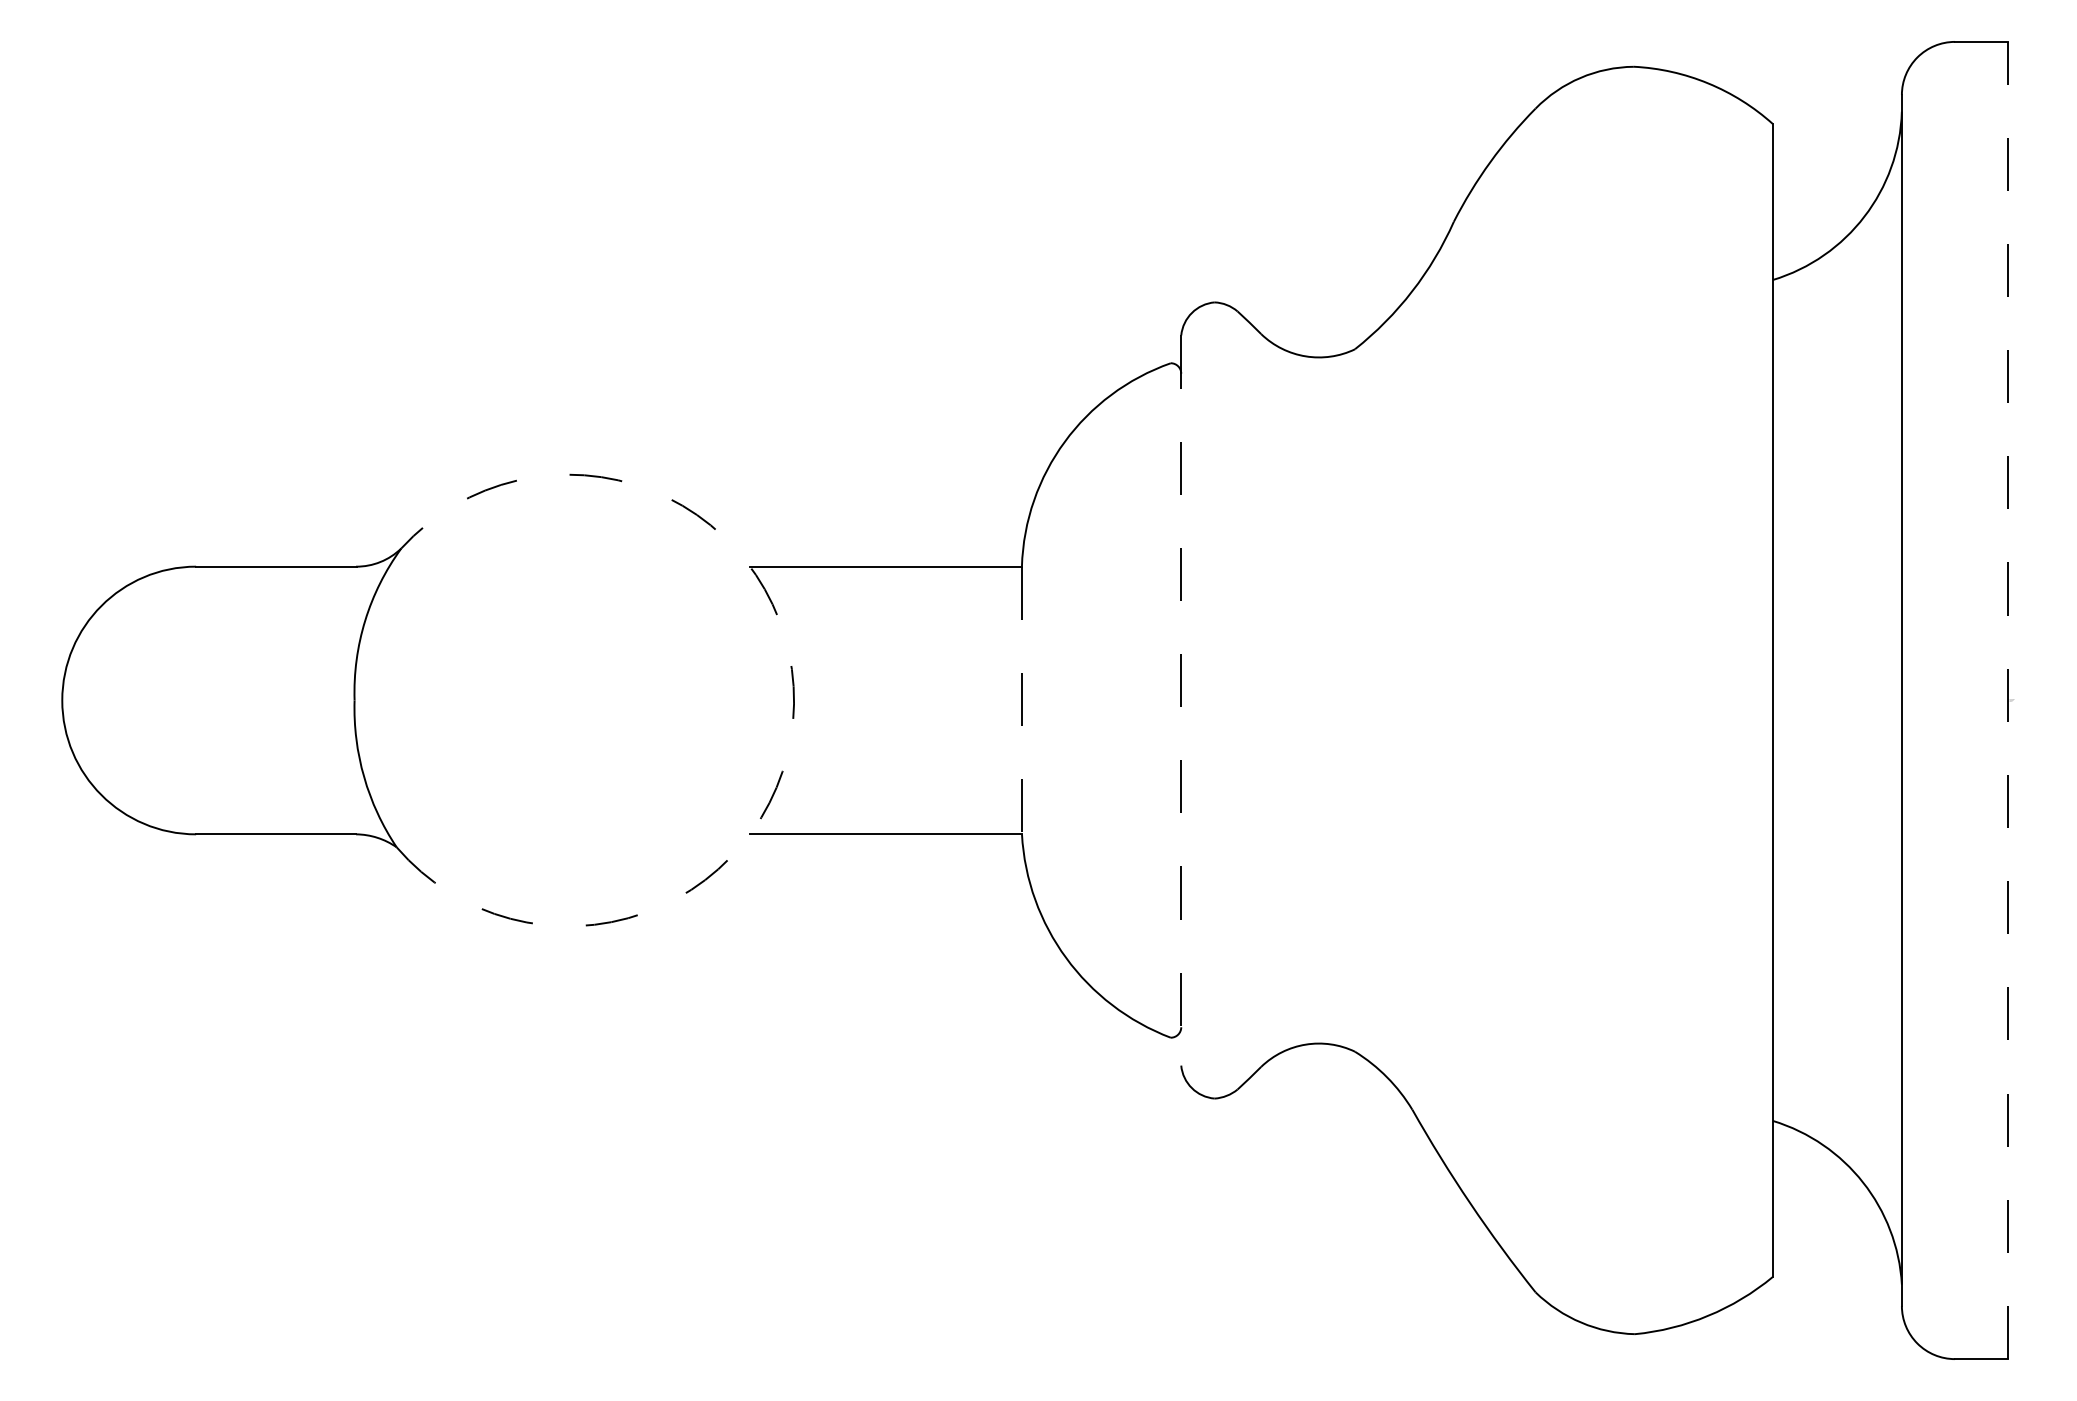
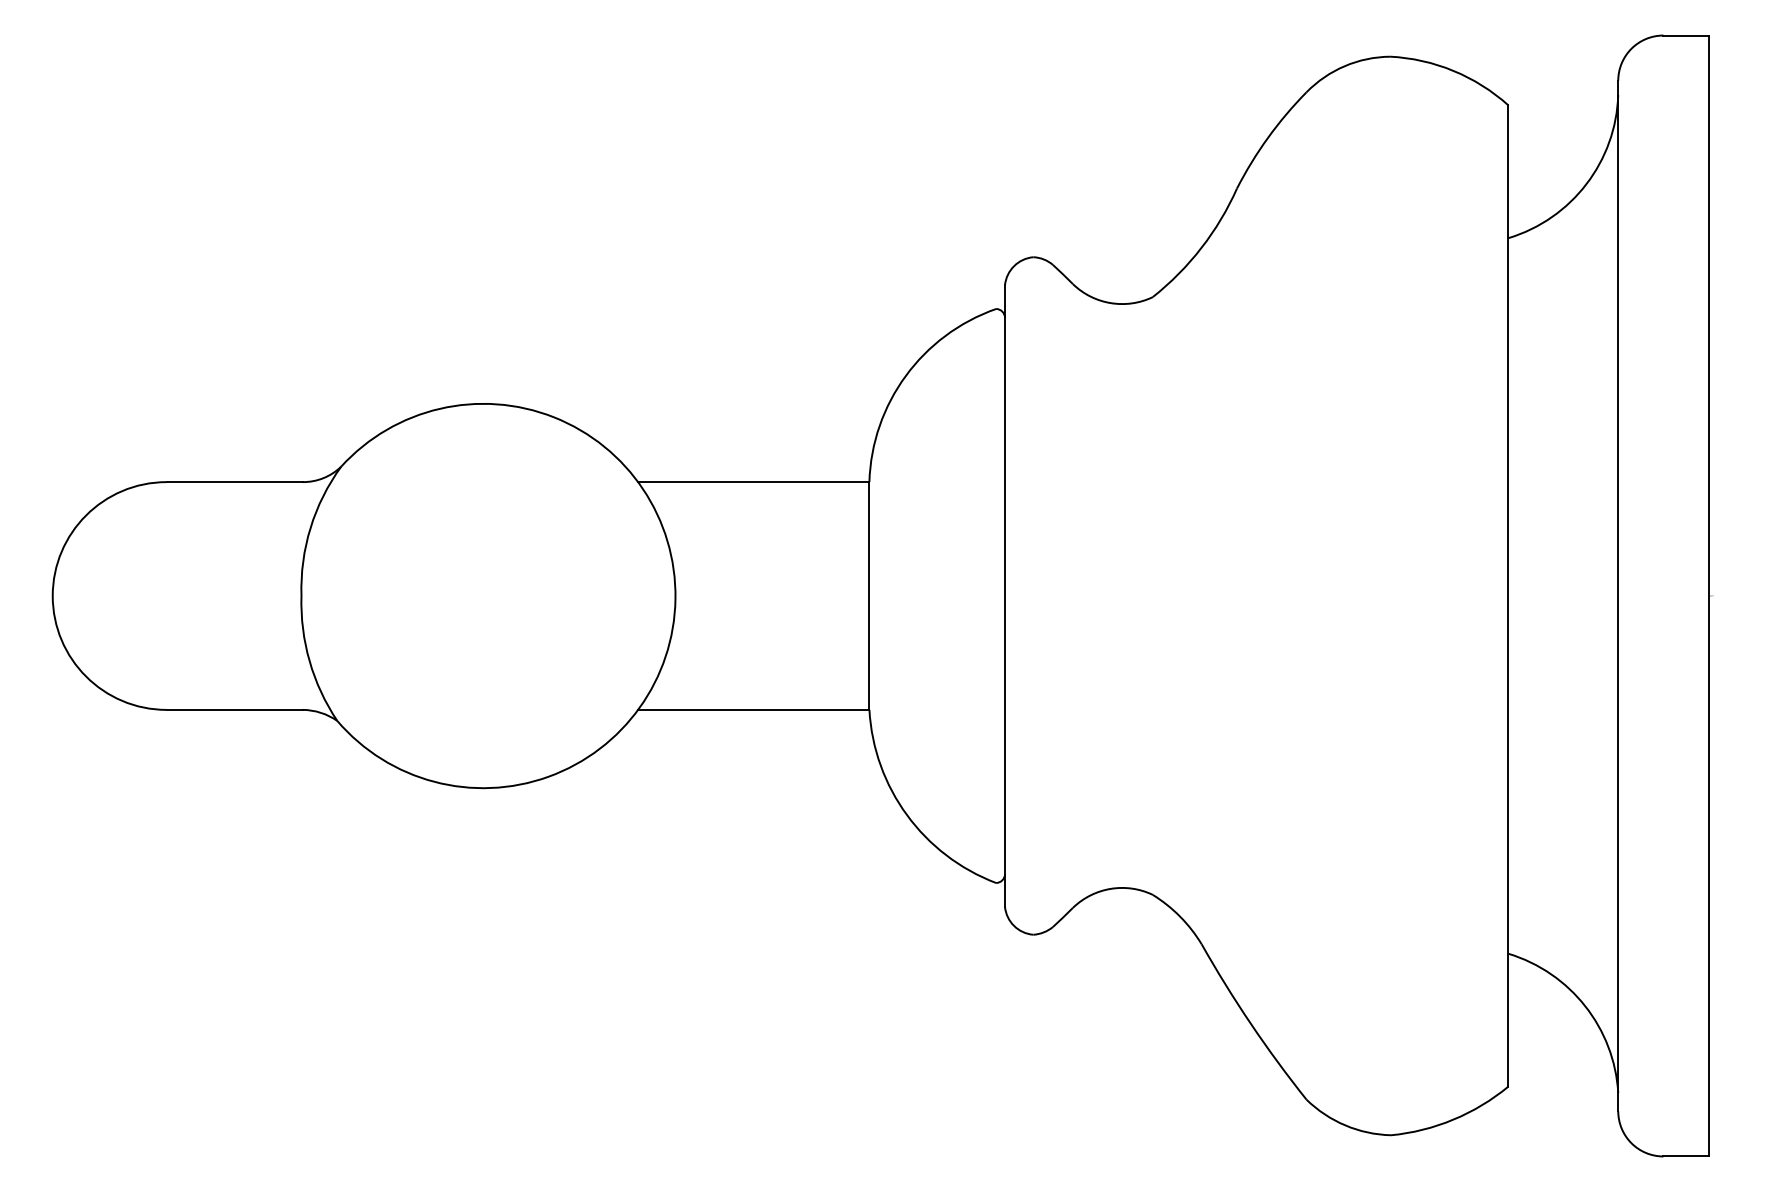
line: (1021, 700) -> (869, 596), dashed -> solid
line: (2008, 700) -> (1708, 596), dashed -> solid
line: (1181, 701) -> (1005, 596), dashed -> solid
arc: (794, 703) -> (675, 598), dashed -> solid

